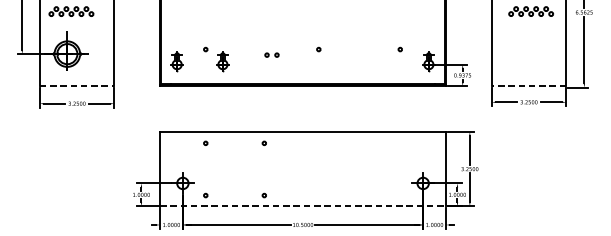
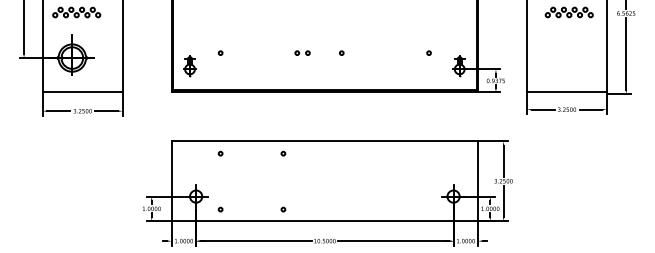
part: (271, 54) -> (302, 52), moved
part: (222, 62) -> (238, 66), removed
line: (76, 86) -> (82, 92), dashed -> solid
line: (529, 86) -> (567, 92), dashed -> solid
line: (303, 206) -> (325, 221), dashed -> solid

